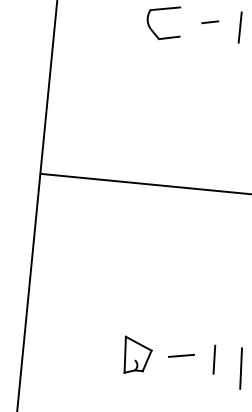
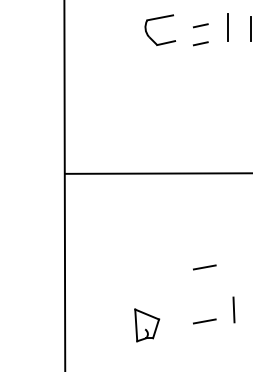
line: (207, 42) -> (200, 43), added
line: (187, 295) -> (204, 267), added
part: (137, 356) -> (147, 325), moved
line: (213, 359) -> (233, 309), moved

